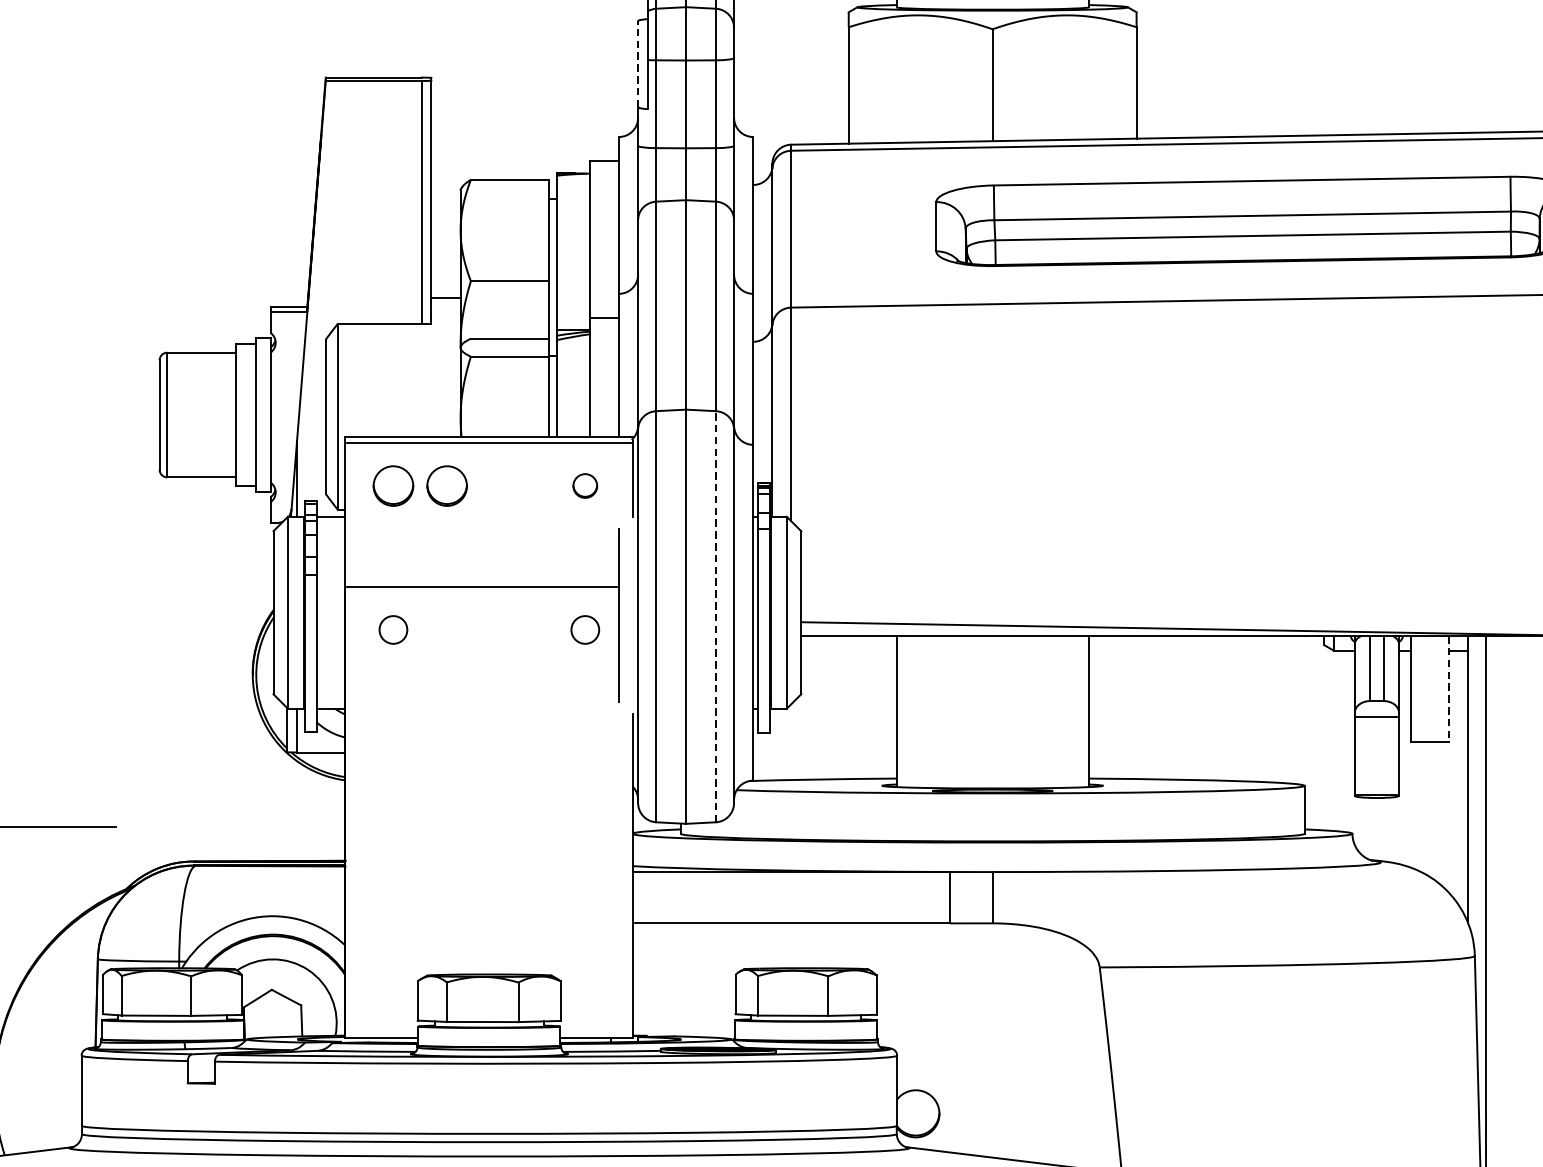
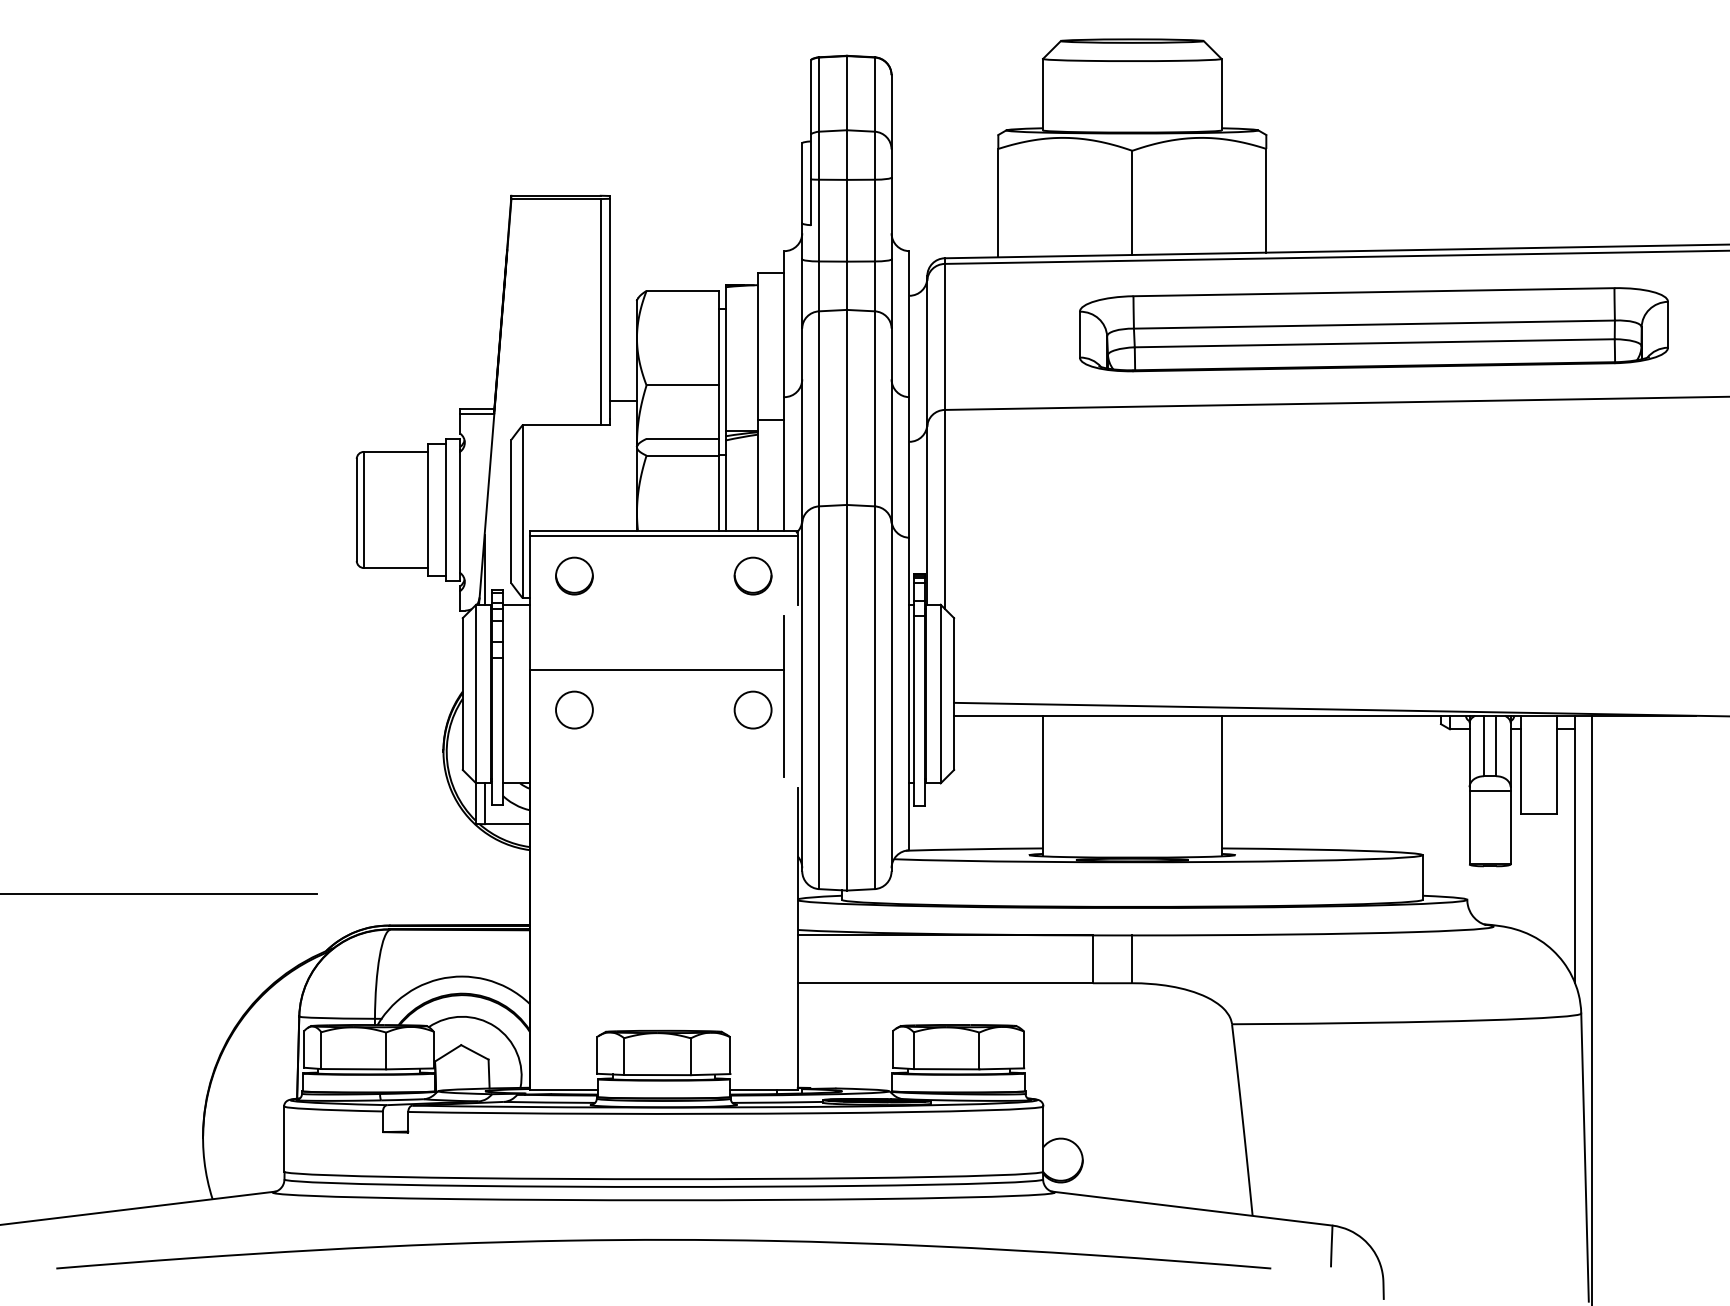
line: (638, 63) -> (802, 182), dashed -> solid
part: (447, 485) -> (624, 575), removed
part: (584, 485) -> (752, 575), size x1.67
line: (715, 616) -> (874, 697), dashed -> solid
part: (393, 629) -> (574, 709), size x1.43
part: (584, 629) -> (752, 709), size x1.43
line: (1449, 689) -> (1557, 765), dashed -> solid

